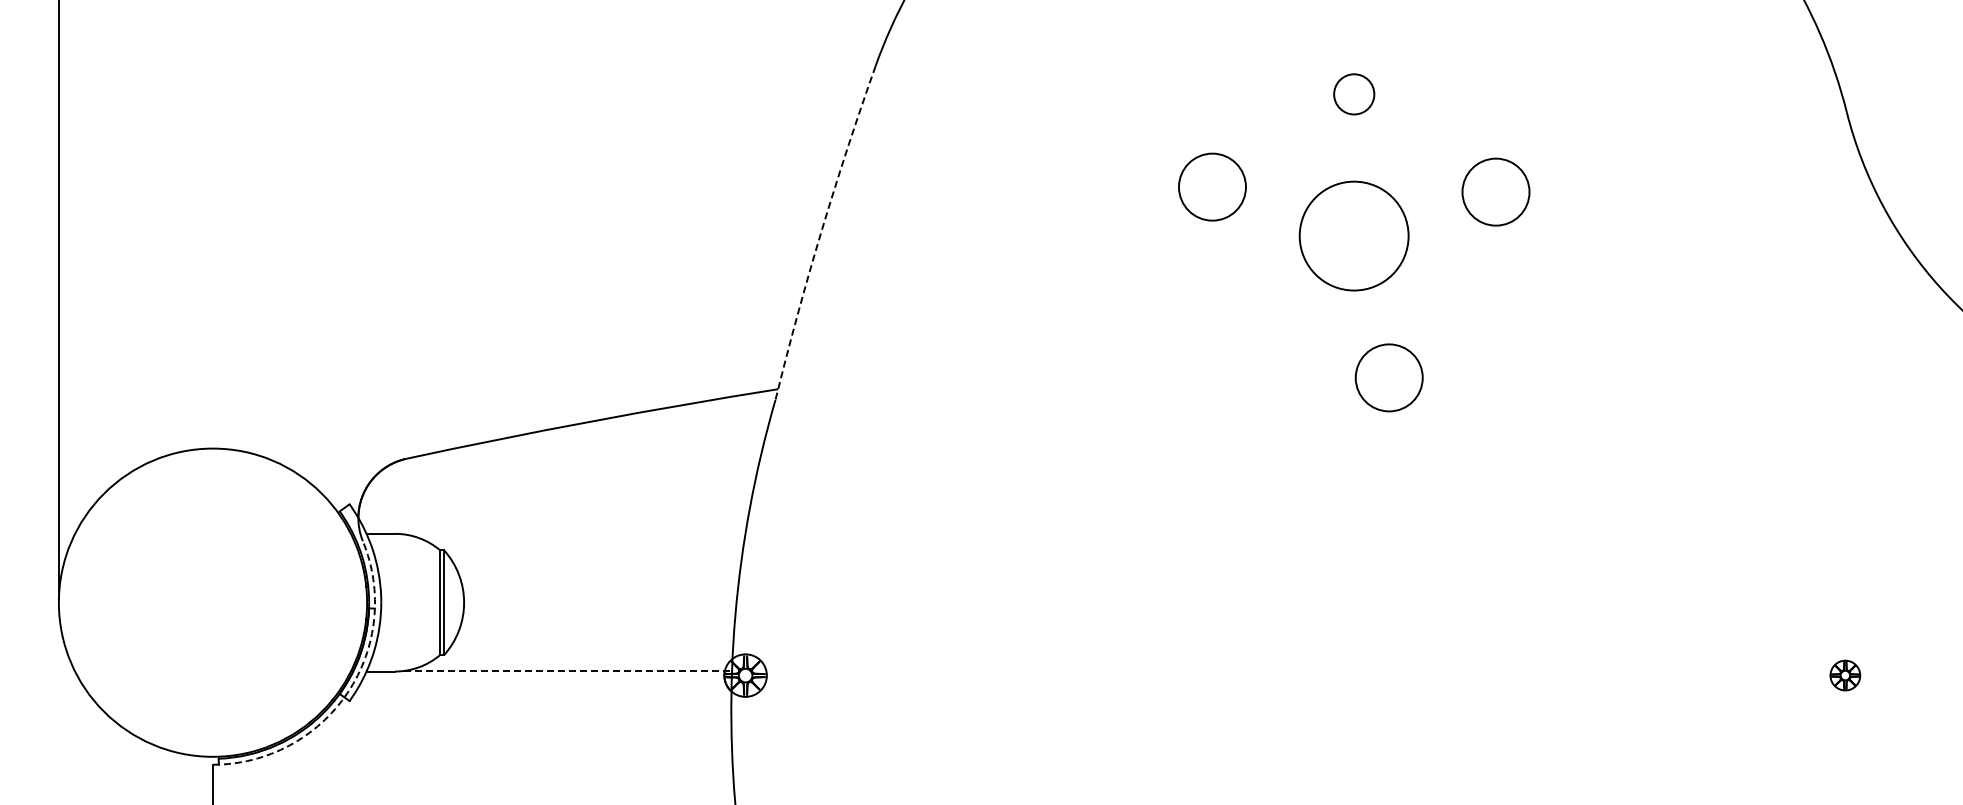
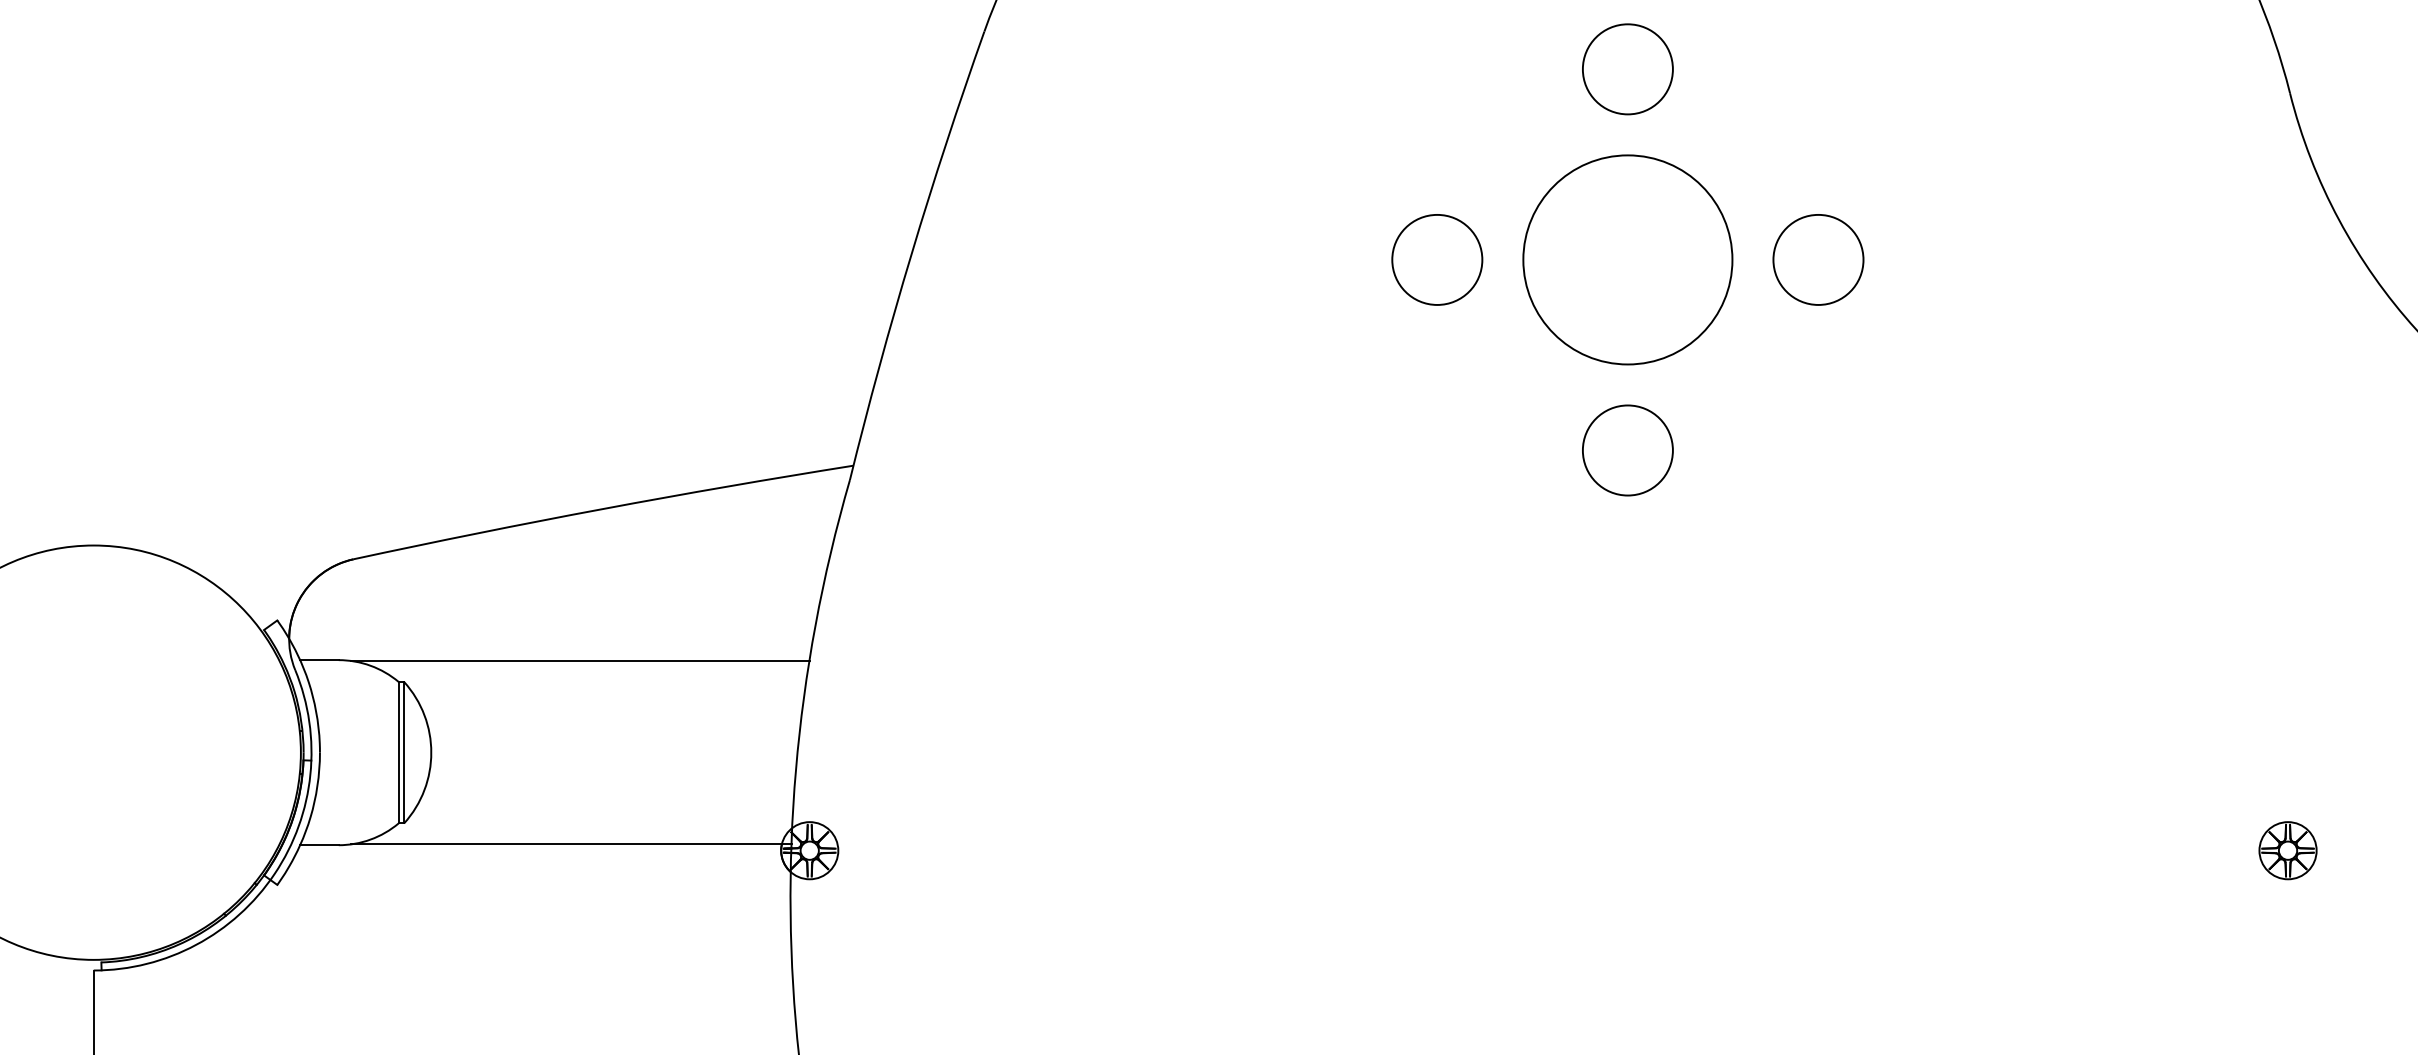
circle: (1353, 93) -> (1626, 68), size x1.67
circle: (1212, 186) -> (1437, 259), moved
circle: (1495, 191) -> (1817, 259), moved
arc: (821, 231) -> (911, 253), dashed -> solid
circle: (1353, 235) -> (1626, 259), size x1.43
circle: (1388, 377) -> (1626, 449), moved
line: (574, 534) -> (579, 661), added
line: (568, 670) -> (571, 843), dashed -> solid
part: (1845, 675) -> (2288, 850), size x1.43
arc: (347, 692) -> (274, 873), dashed -> solid

